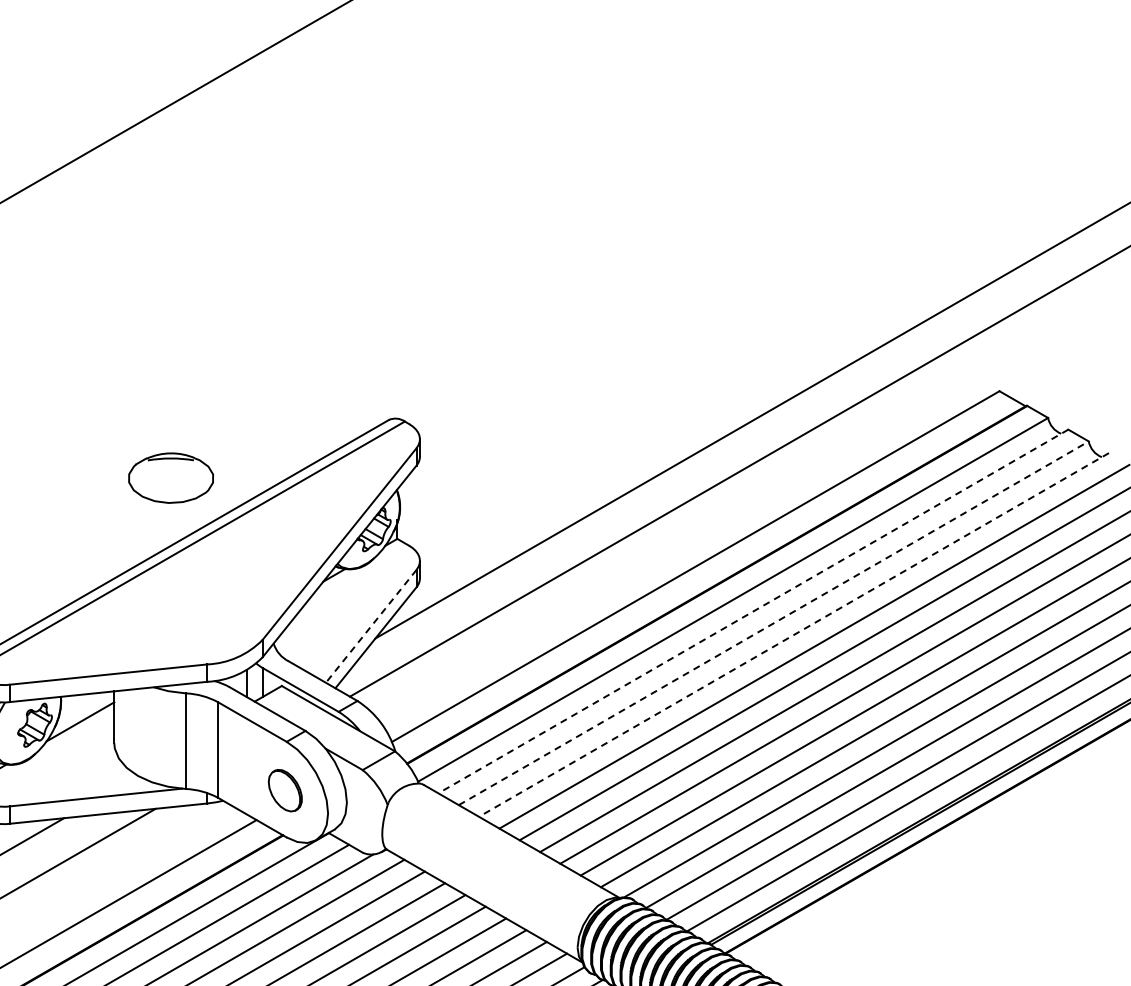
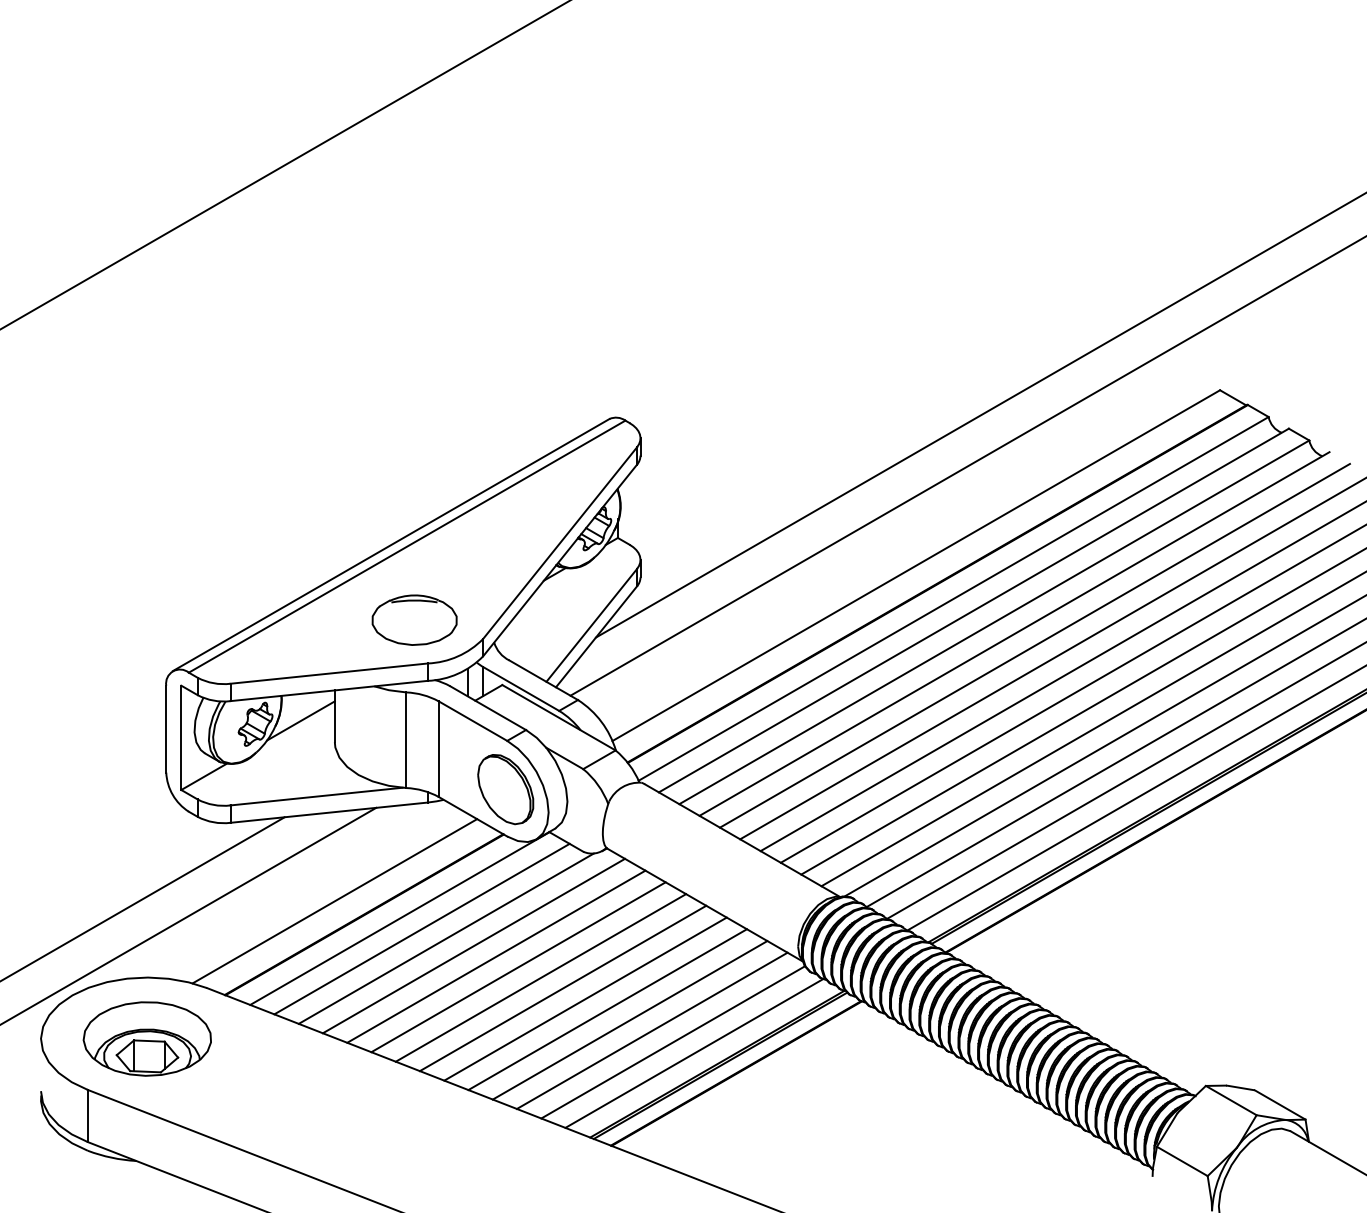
part: (170, 477) -> (414, 619), moved
line: (752, 611) -> (973, 610), dashed -> solid
line: (773, 623) -> (994, 622), dashed -> solid
line: (370, 626) -> (591, 625), dashed -> solid
line: (793, 635) -> (1014, 634), dashed -> solid
part: (284, 790) -> (505, 789), size x1.67

